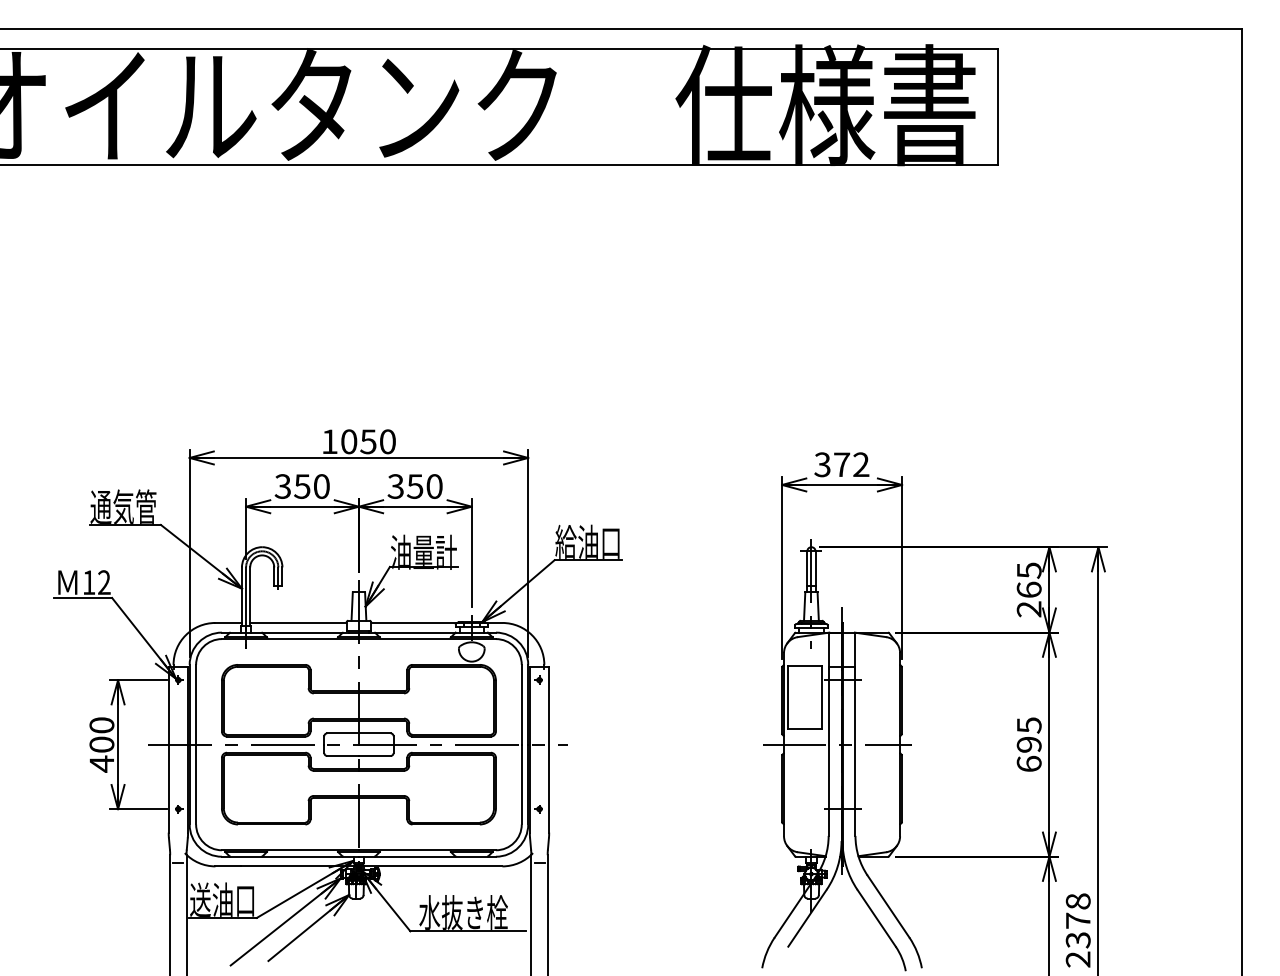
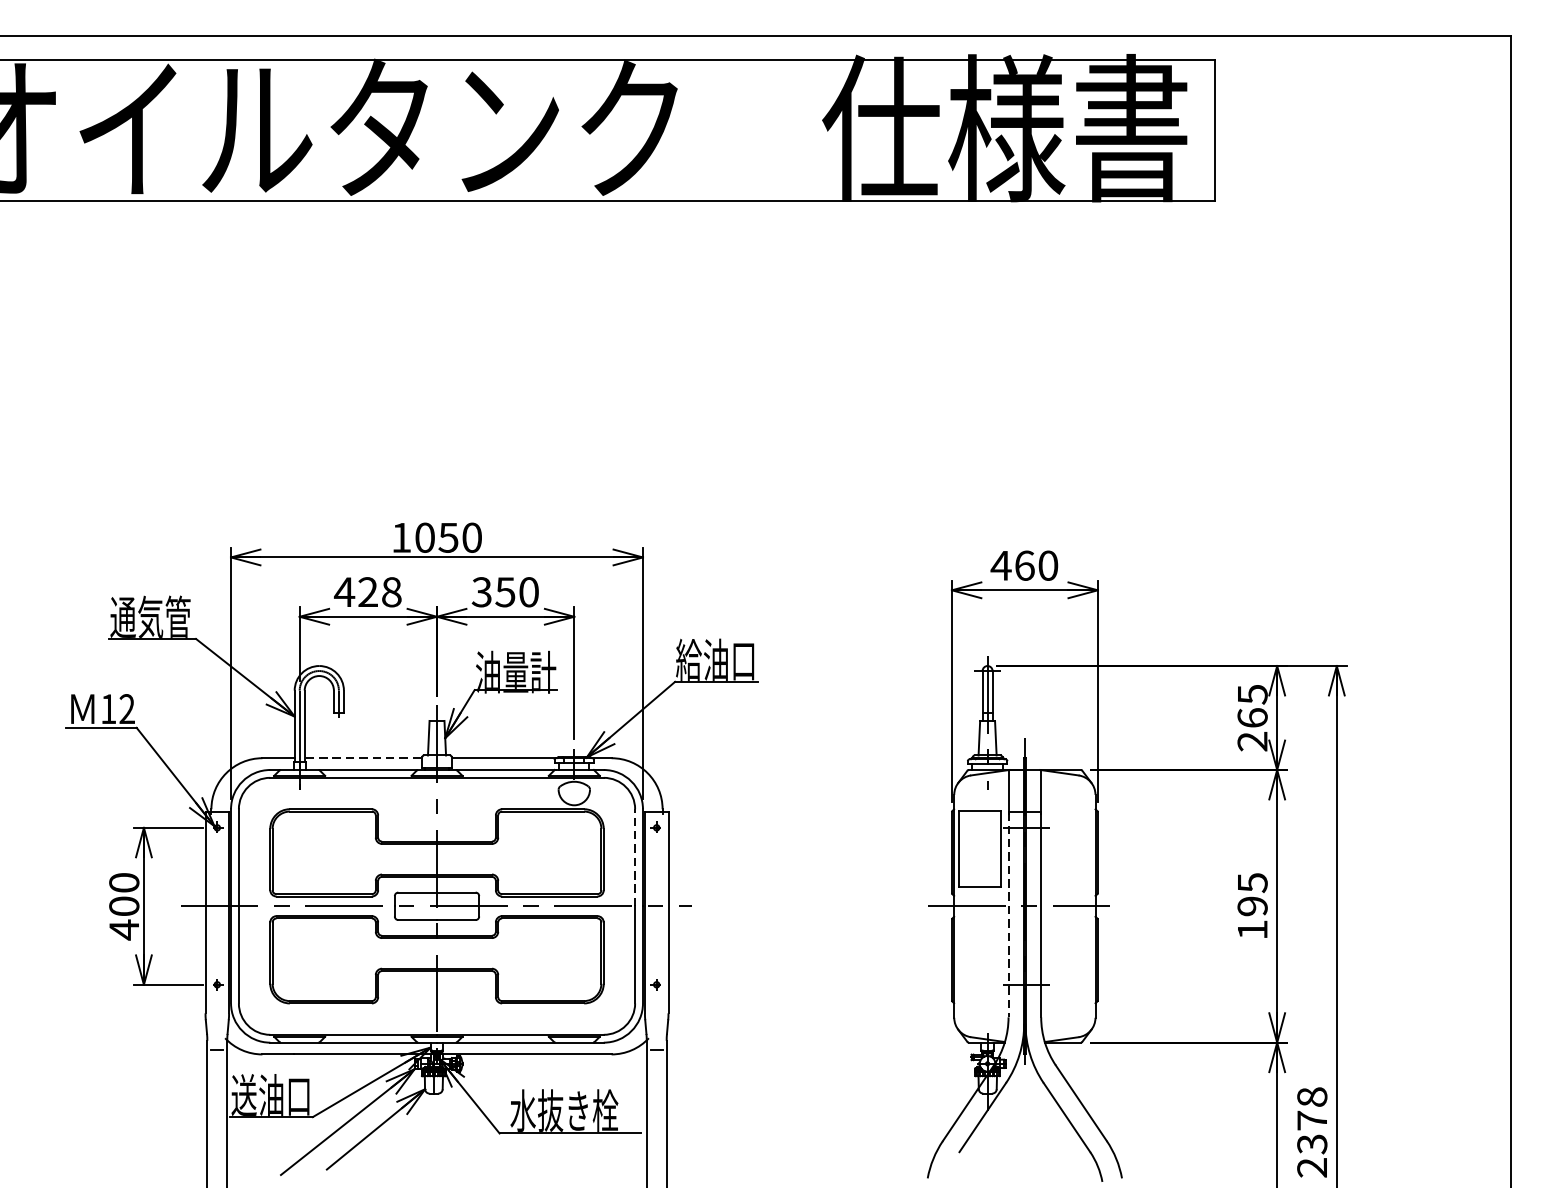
text: (841, 464) -> (1024, 565), 372 -> 460
text: (301, 486) -> (367, 592), 350 -> 428
line: (298, 622) -> (363, 757), solid -> dashed
line: (521, 704) -> (634, 857), solid -> dashed
line: (828, 752) -> (1008, 915), solid -> dashed
text: (1028, 763) -> (1251, 929), 695 -> 195

